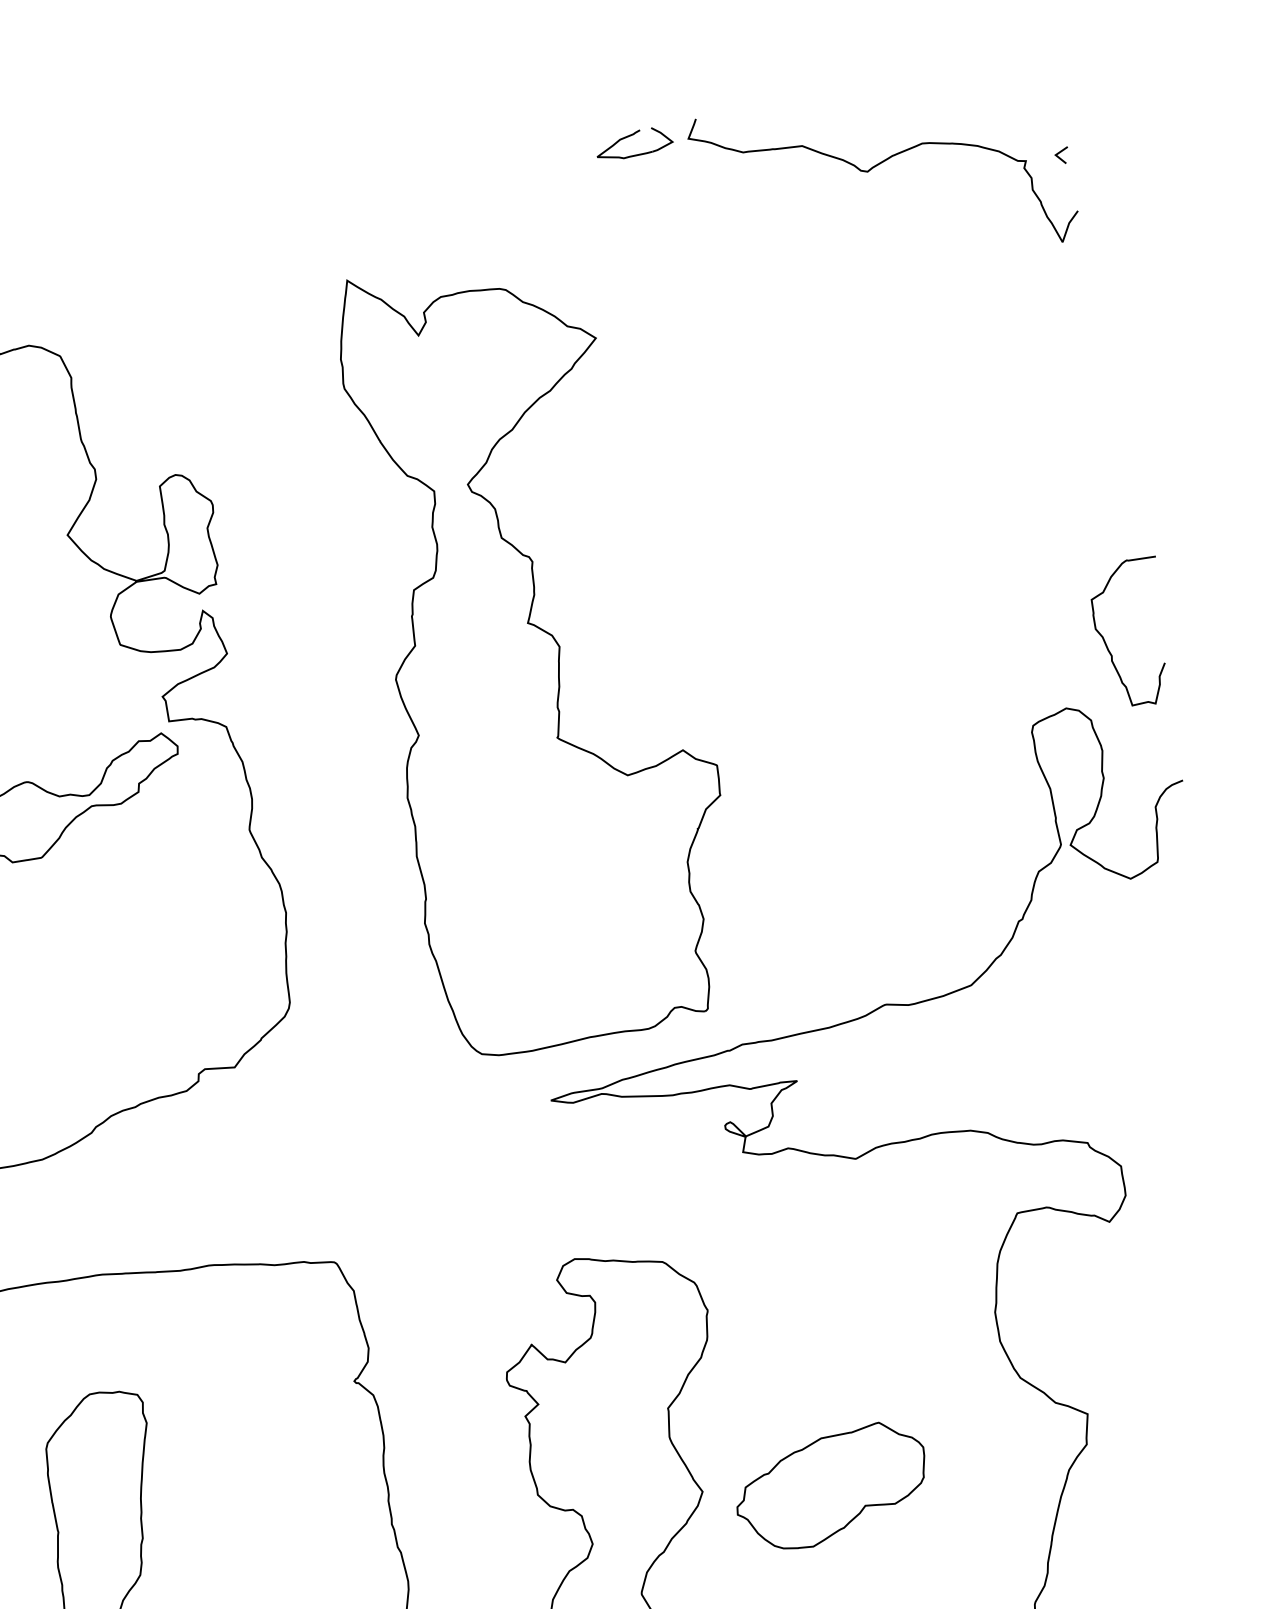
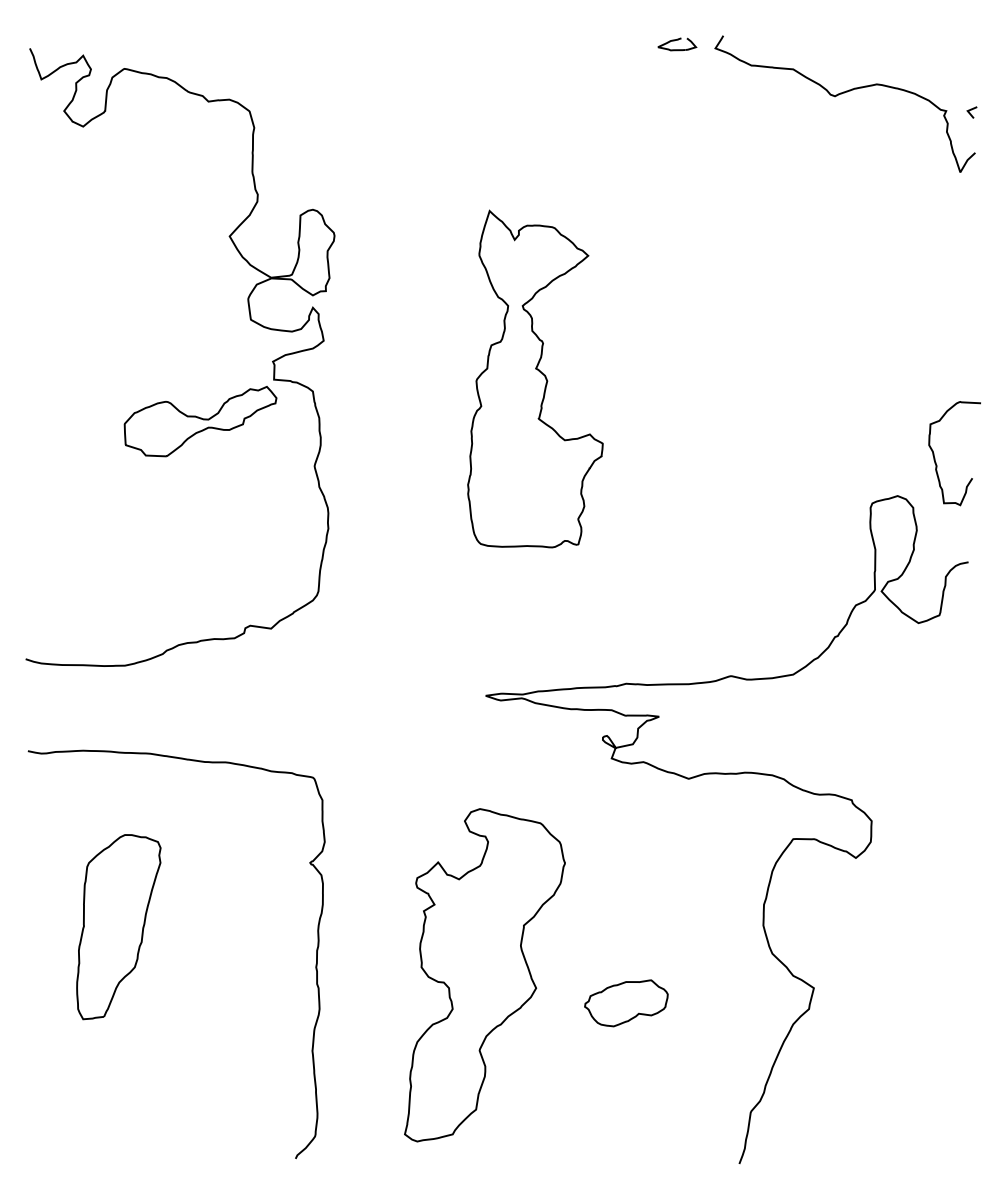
part: (634, 143) -> (677, 44), size x0.7
part: (531, 646) -> (535, 378), size x0.6
part: (832, 1487) -> (626, 1003), size x0.6

